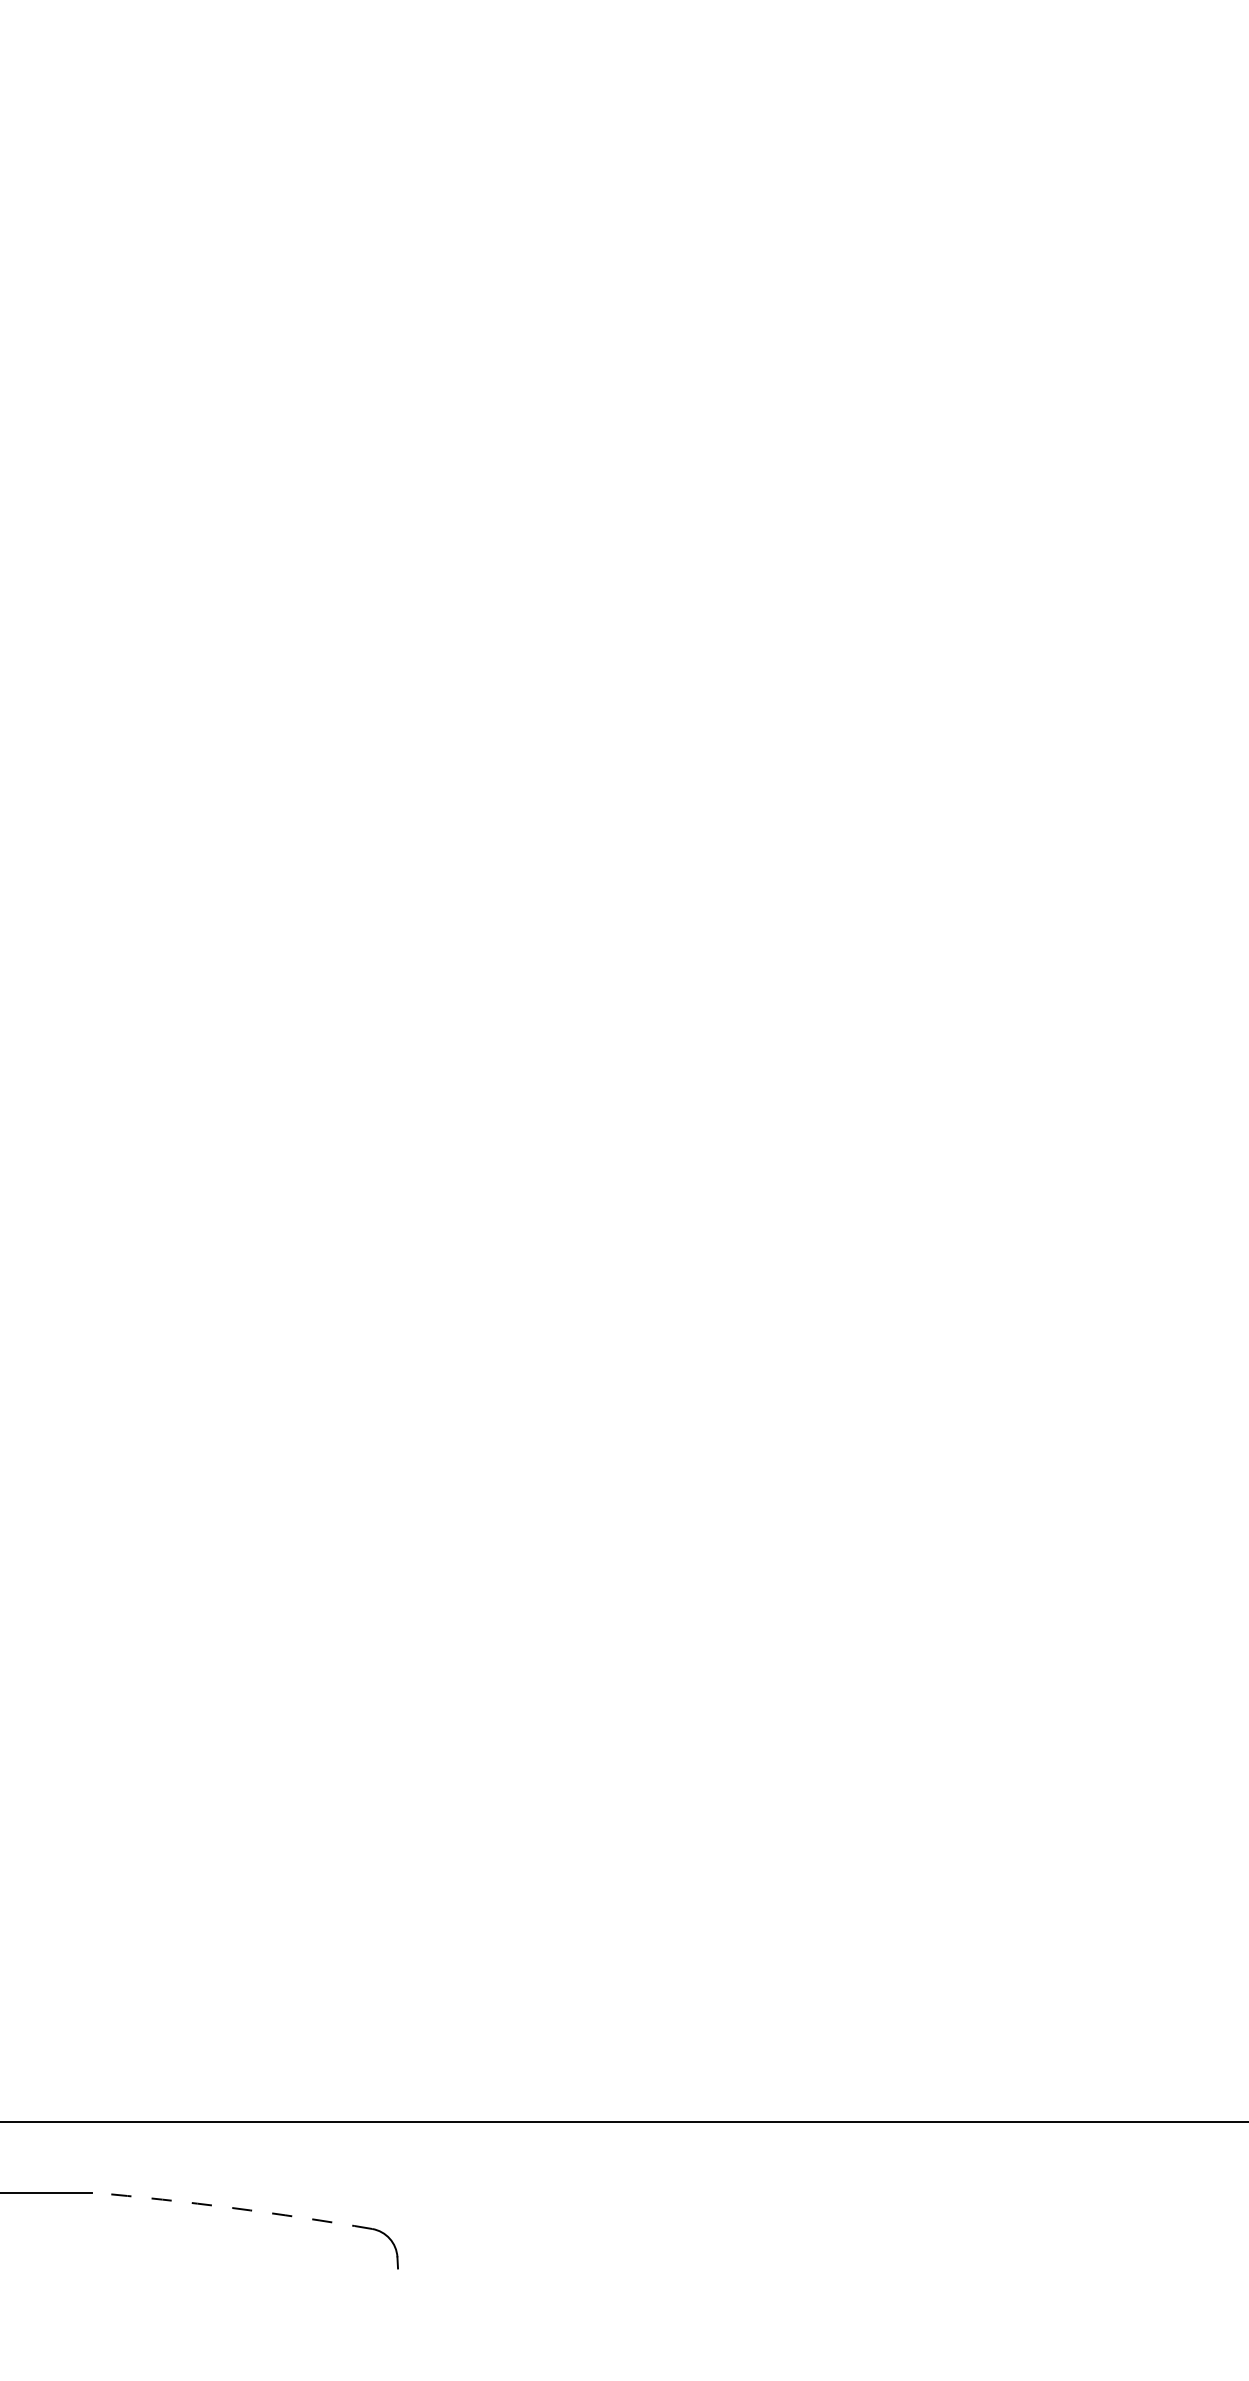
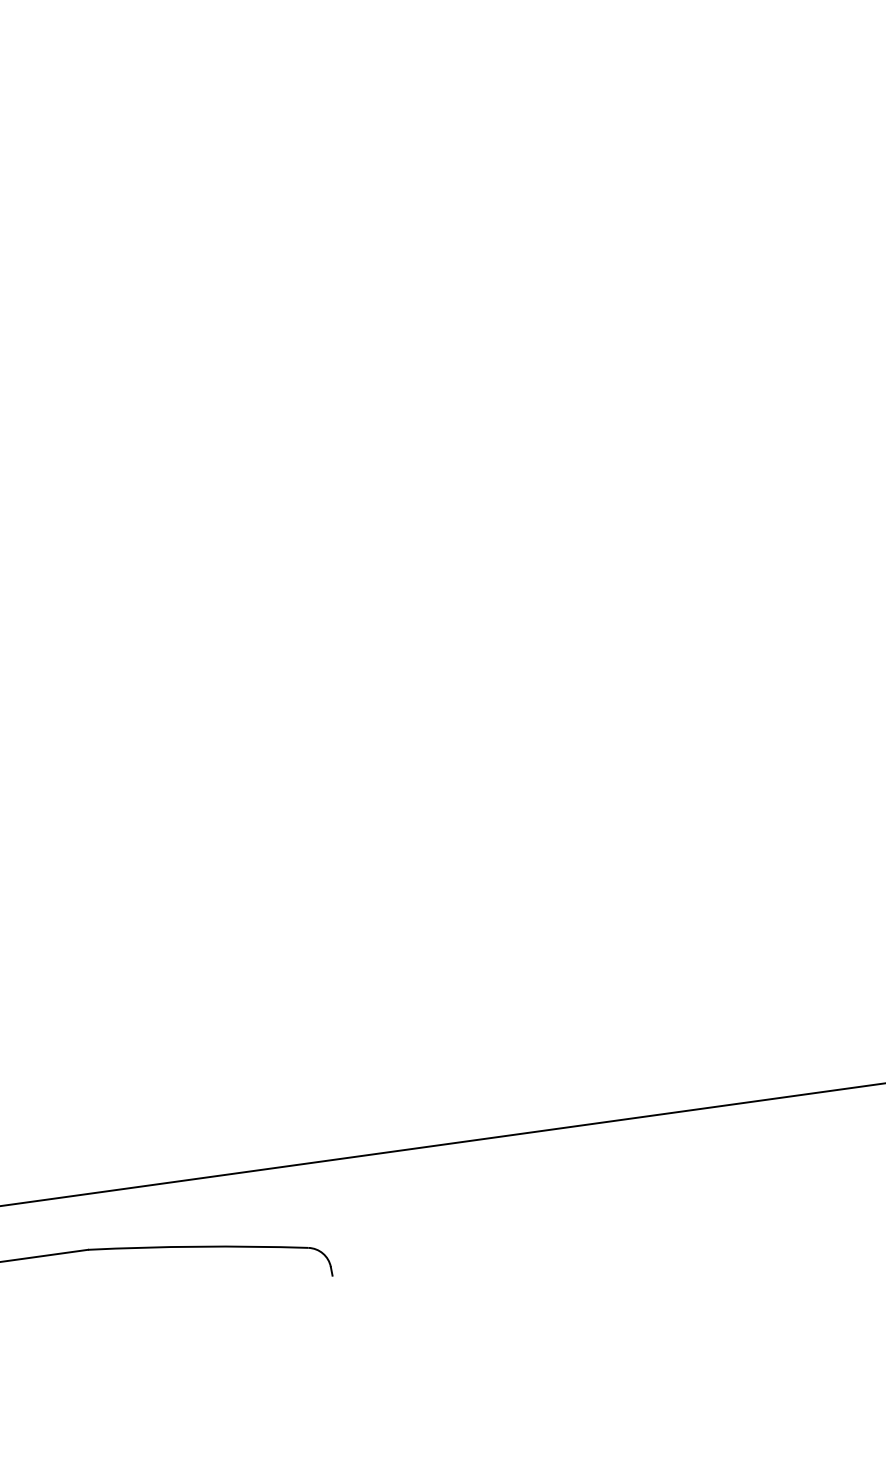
arc: (232, 2208) -> (198, 1247), dashed -> solid

